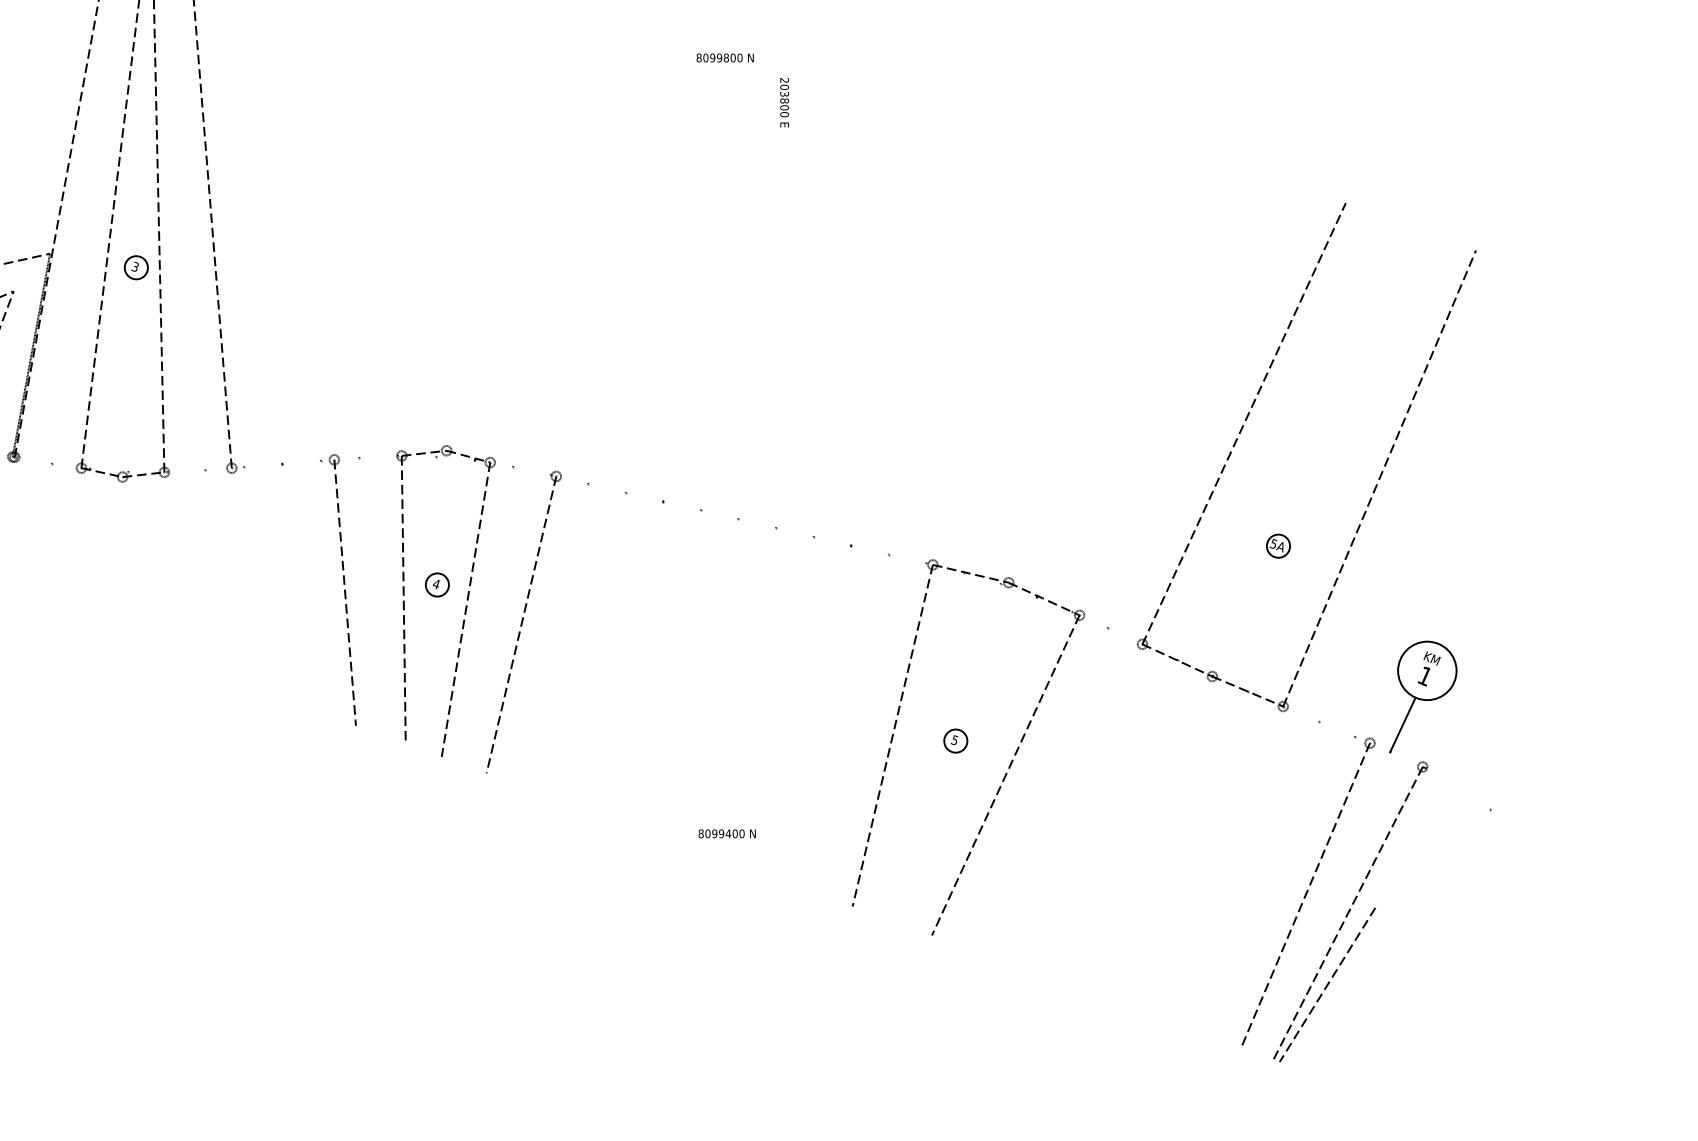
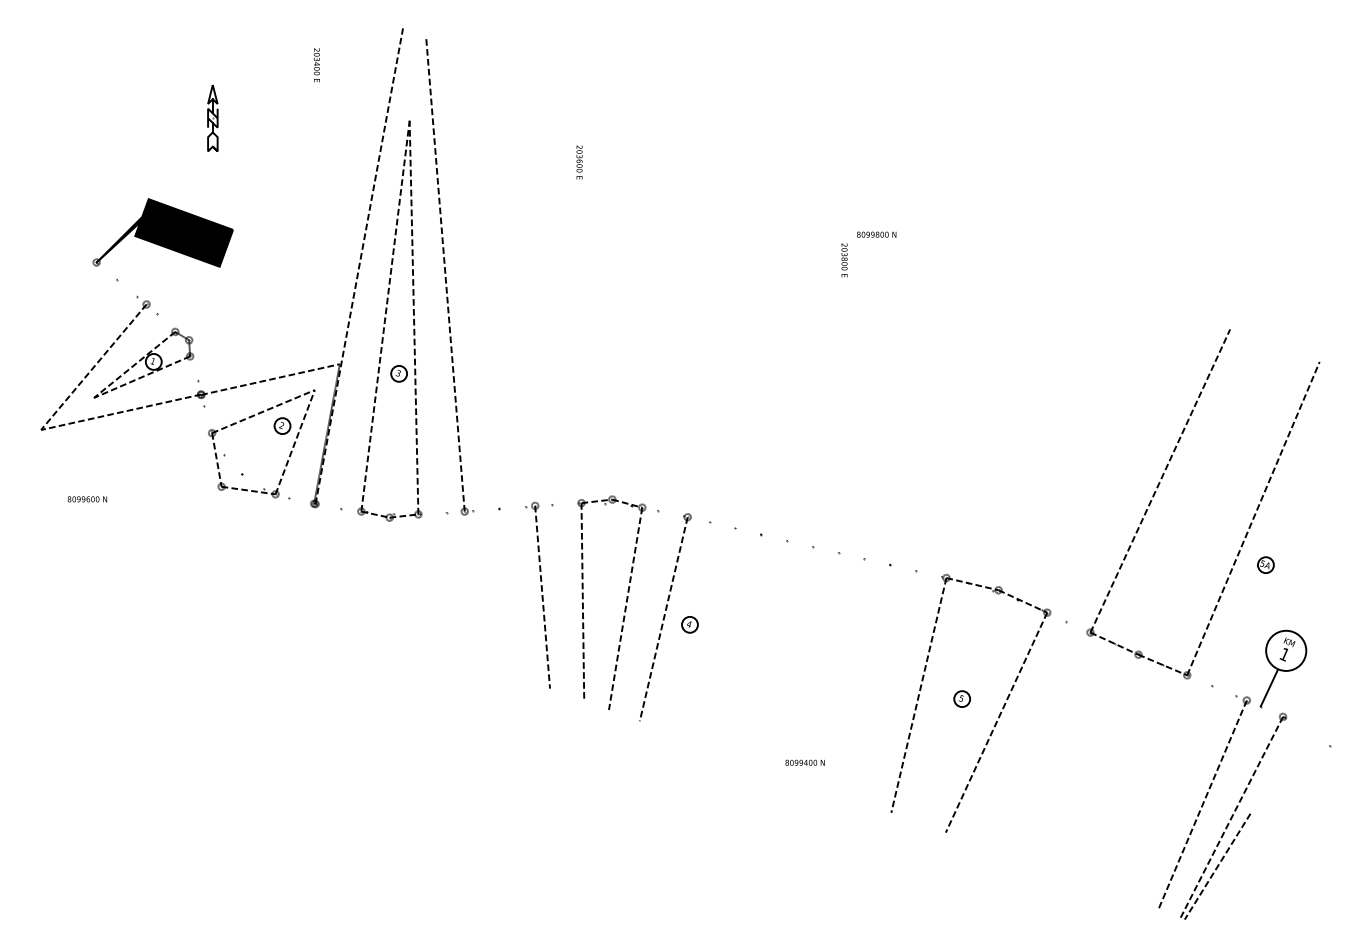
text: (724, 57) -> (876, 234), moved
part: (1277, 545) -> (1265, 564), moved
part: (436, 584) -> (689, 624), moved

